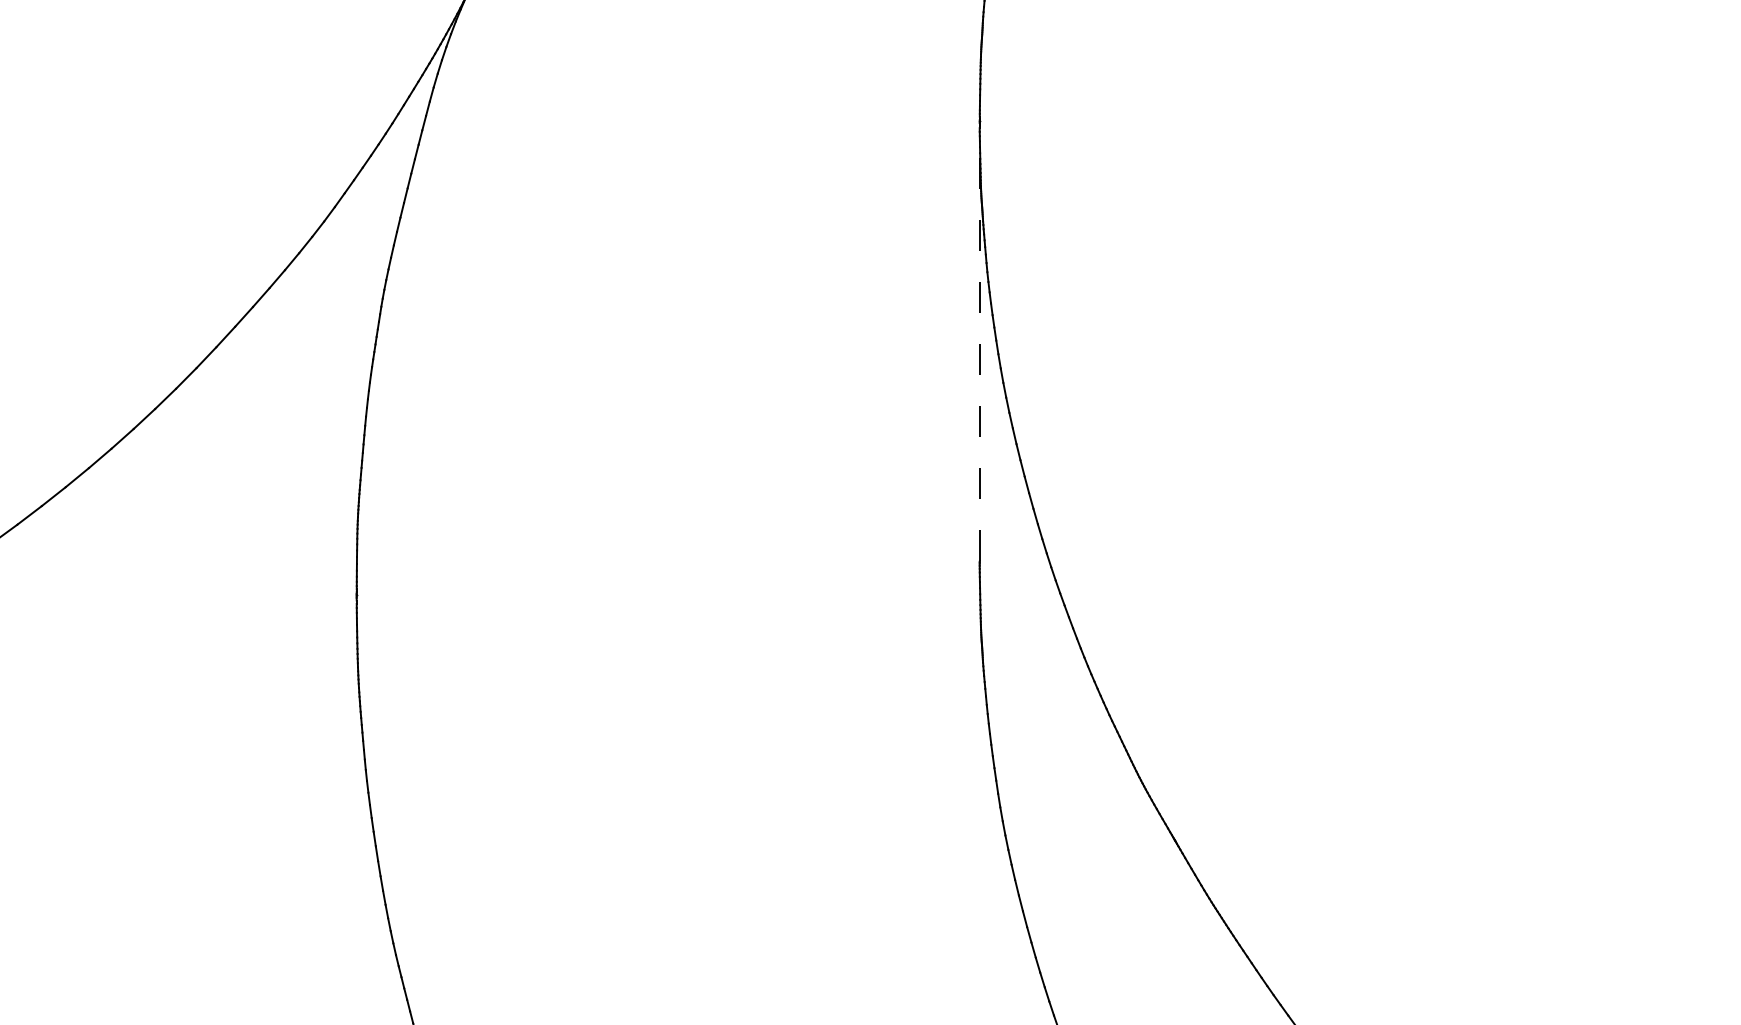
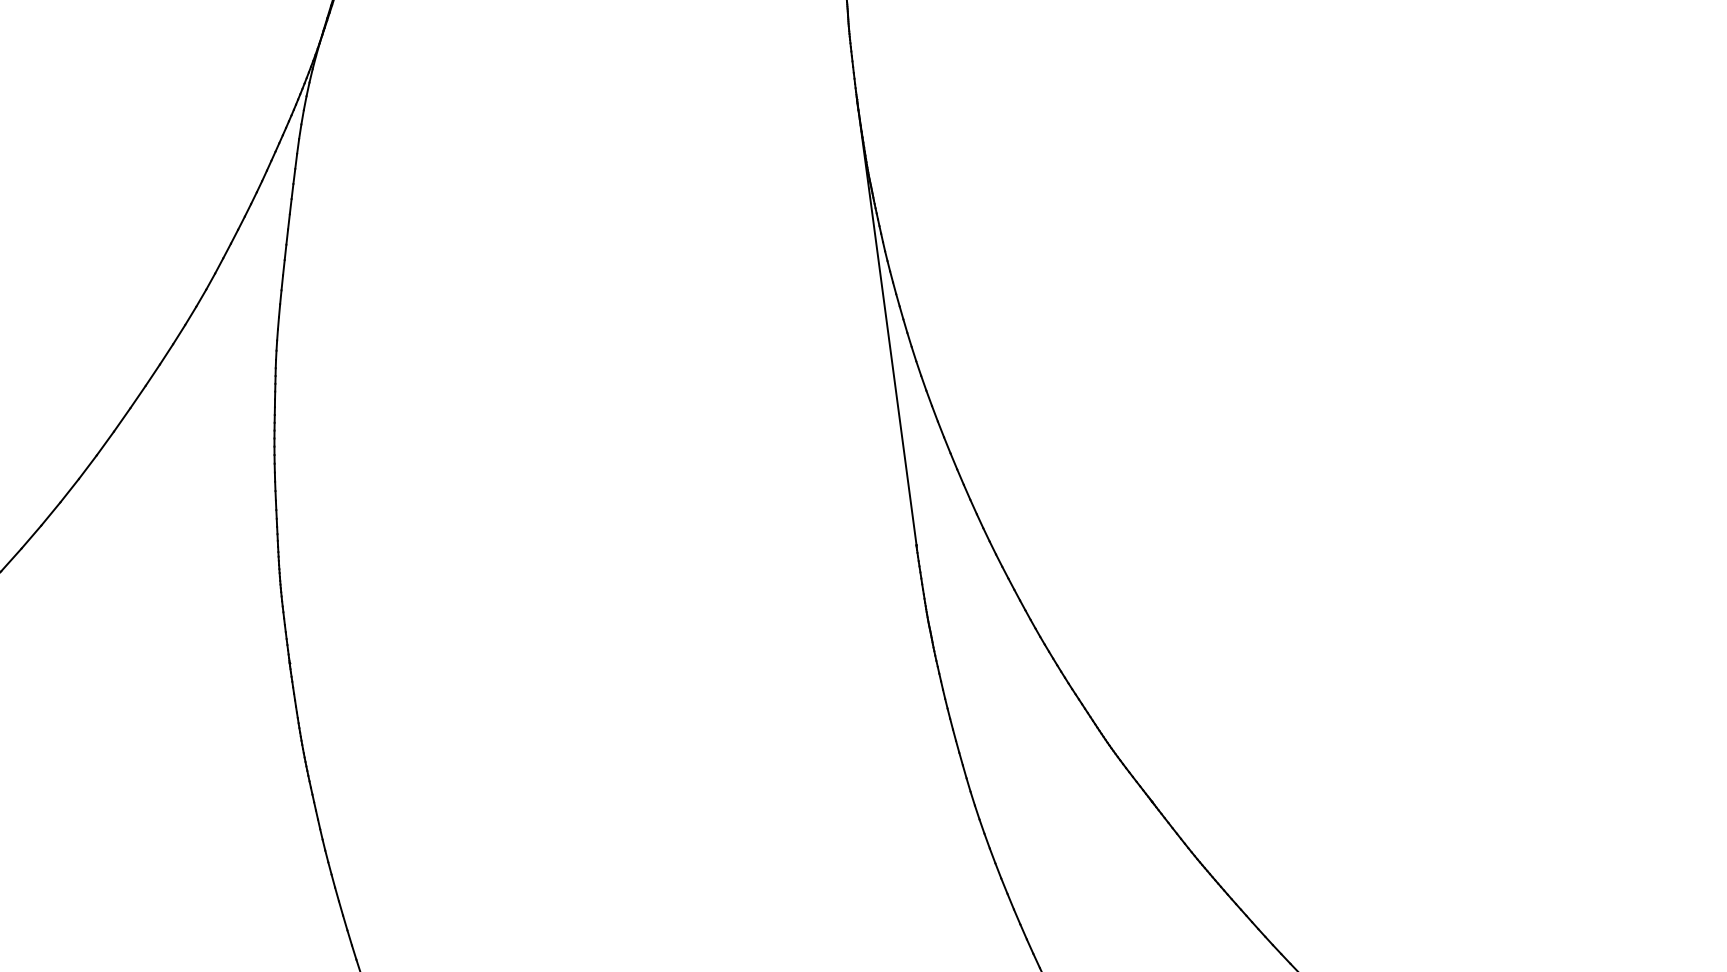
line: (979, 340) -> (886, 321), dashed -> solid

